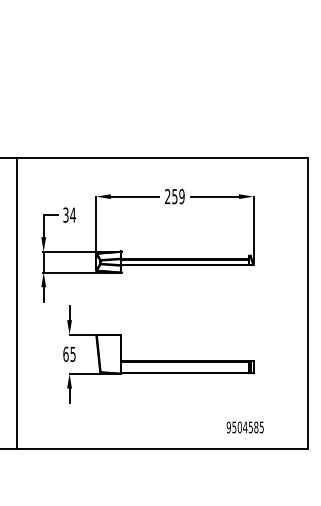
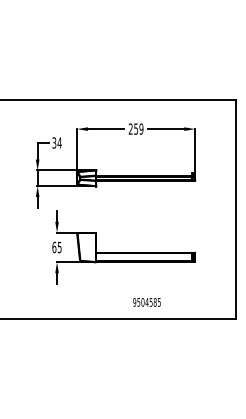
line: (16, 303) -> (17, 209), removed
text: (244, 427) -> (146, 302), moved

